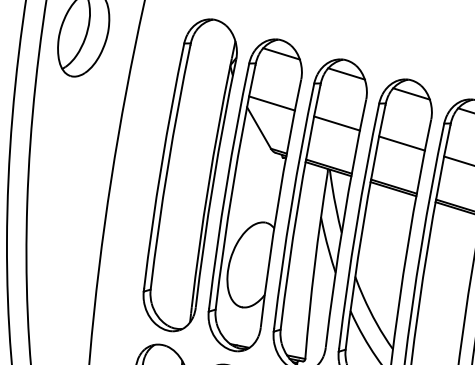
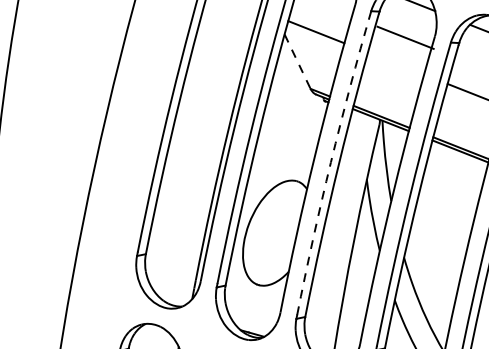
line: (336, 123) -> (404, 37), moved
line: (259, 128) -> (298, 62), solid -> dashed
arc: (291, 205) -> (330, 162), solid -> dashed

